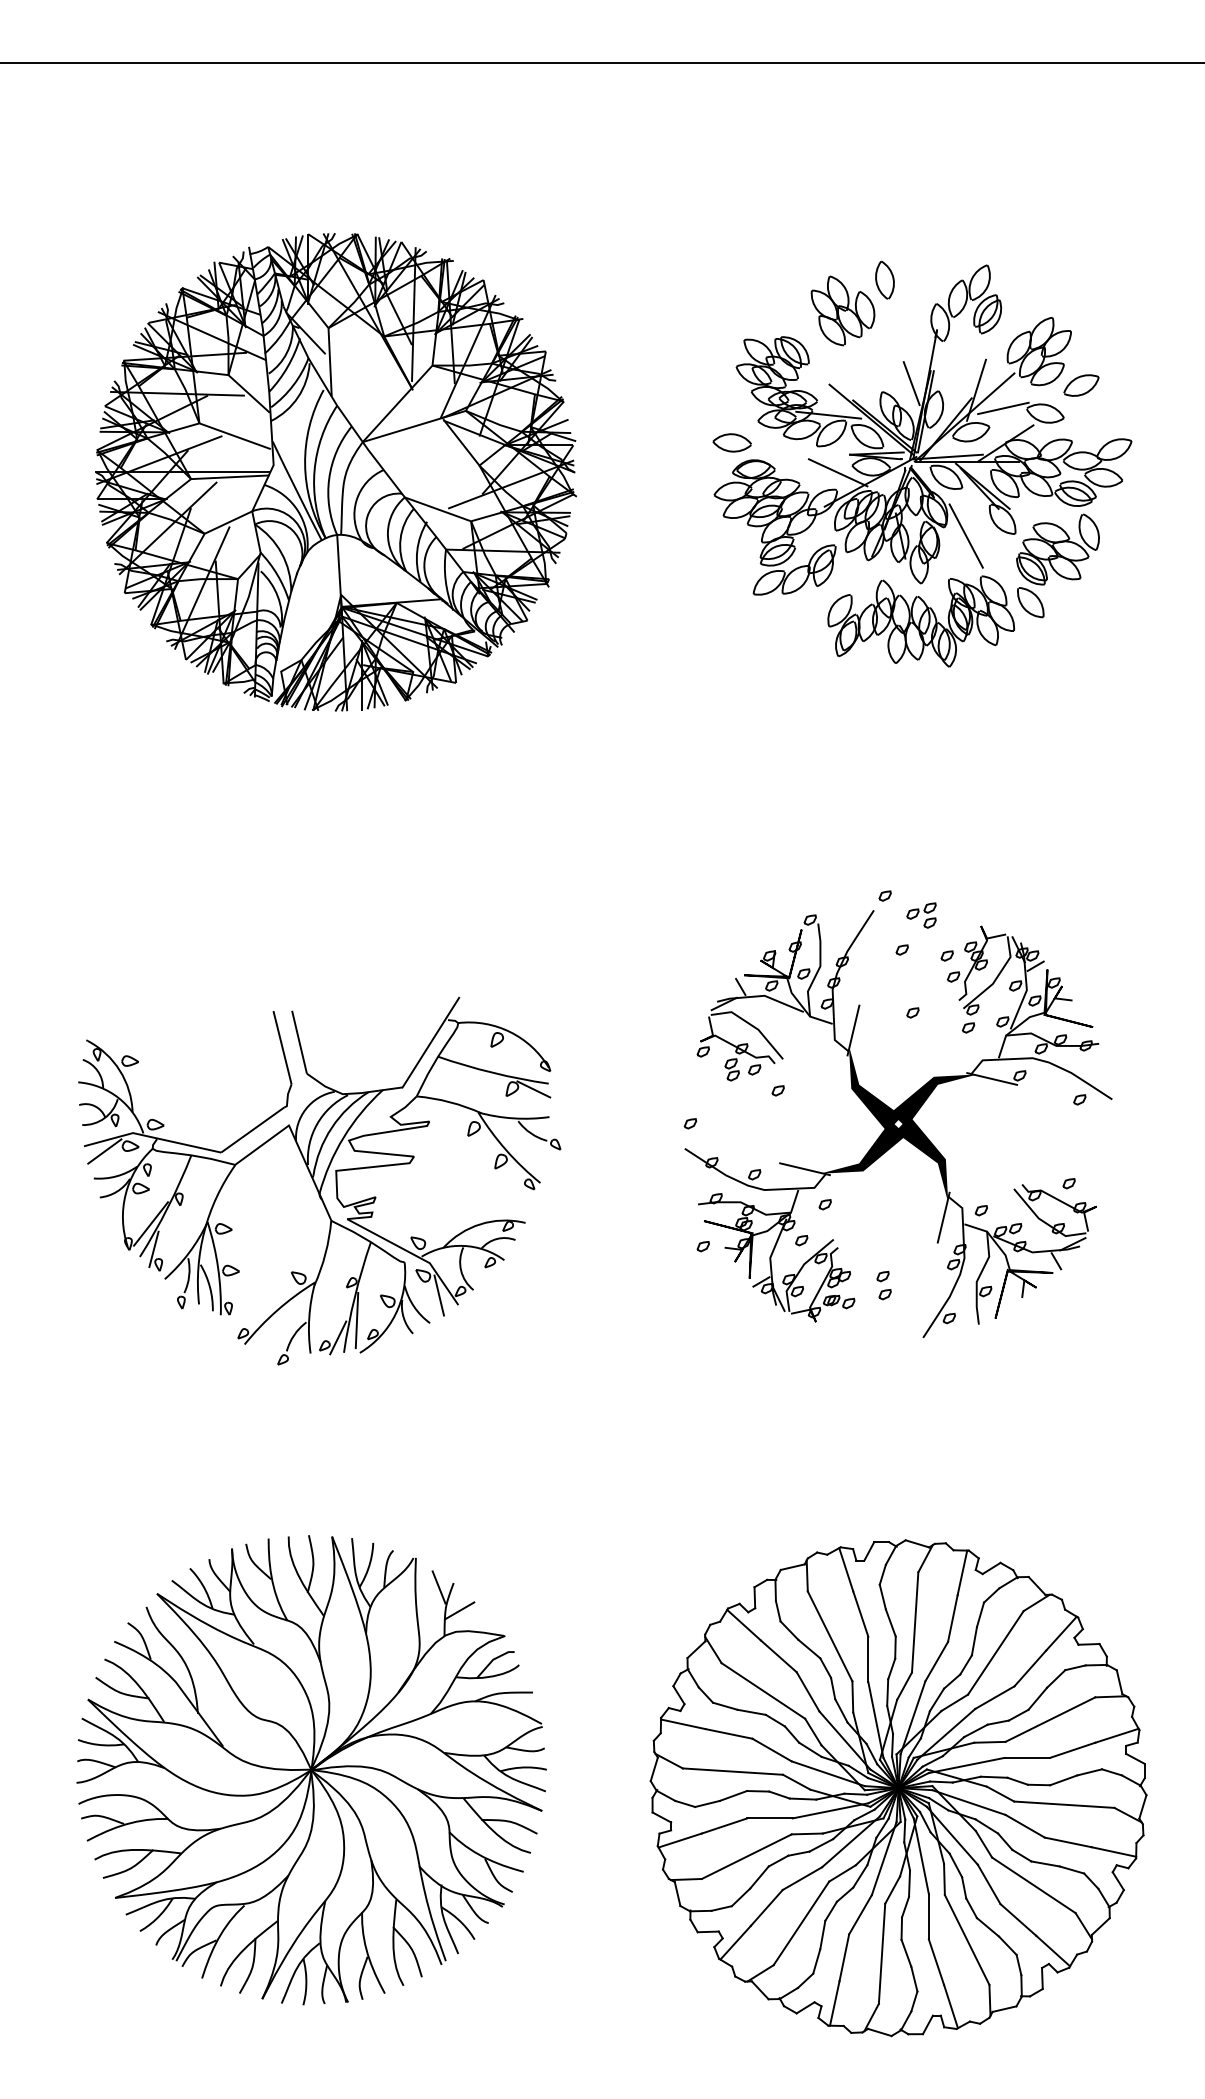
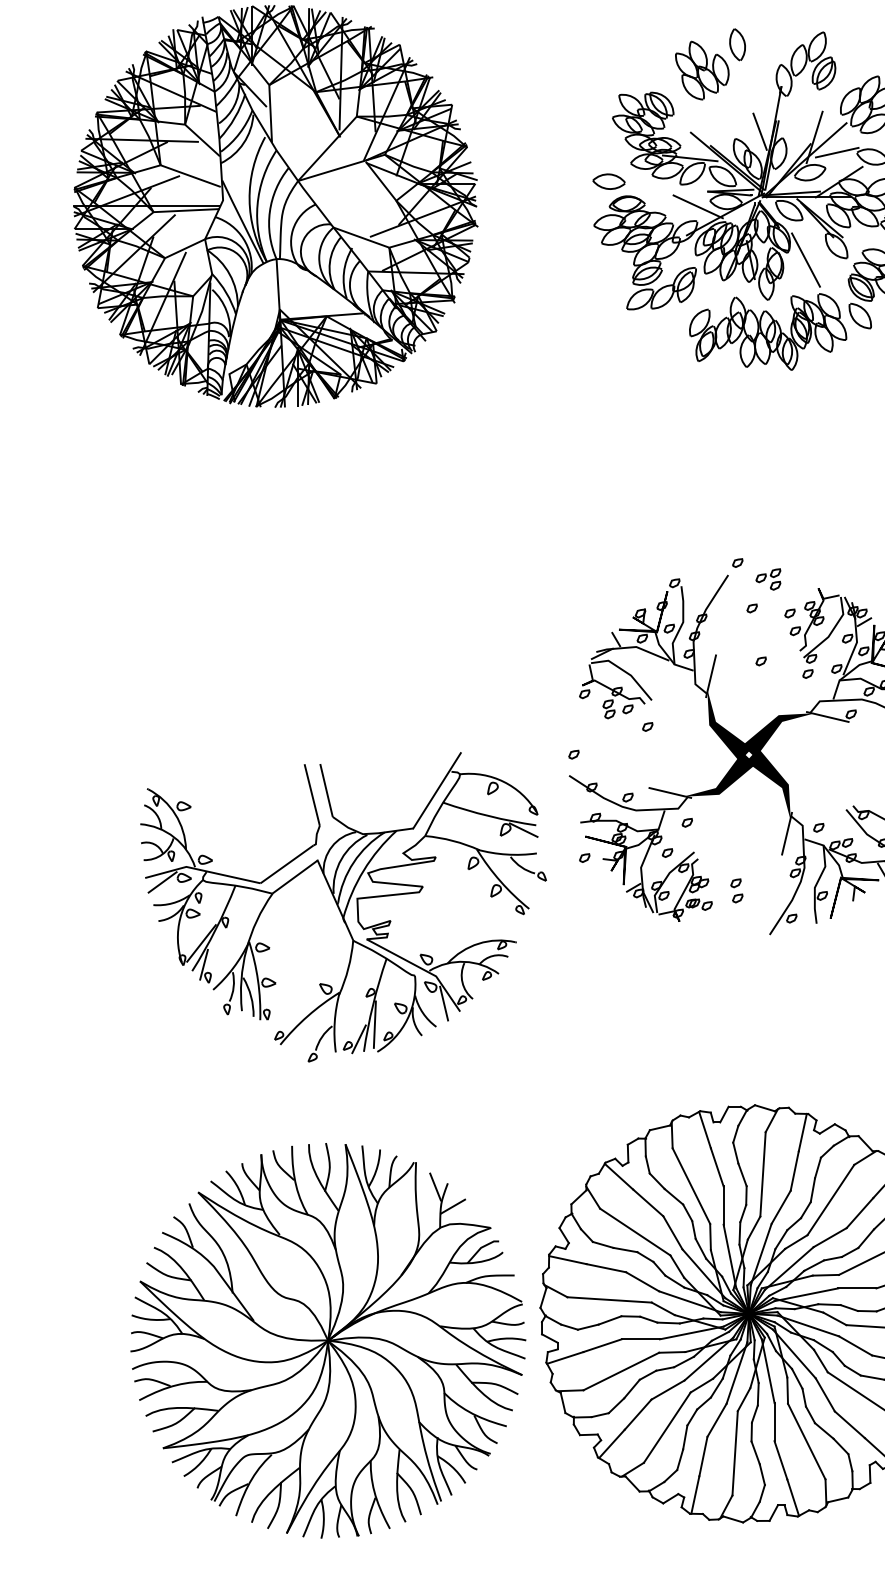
part: (319, 1180) -> (343, 906), moved
part: (311, 1770) -> (328, 1341), moved

